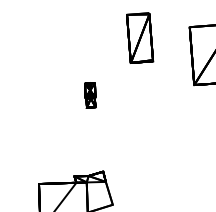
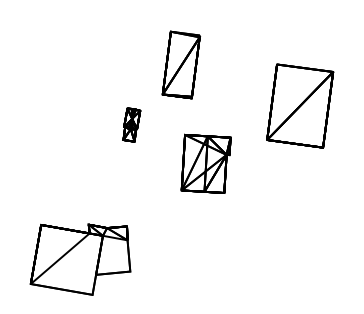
part: (140, 37) -> (181, 64), moved
part: (151, 112) -> (205, 163), added

